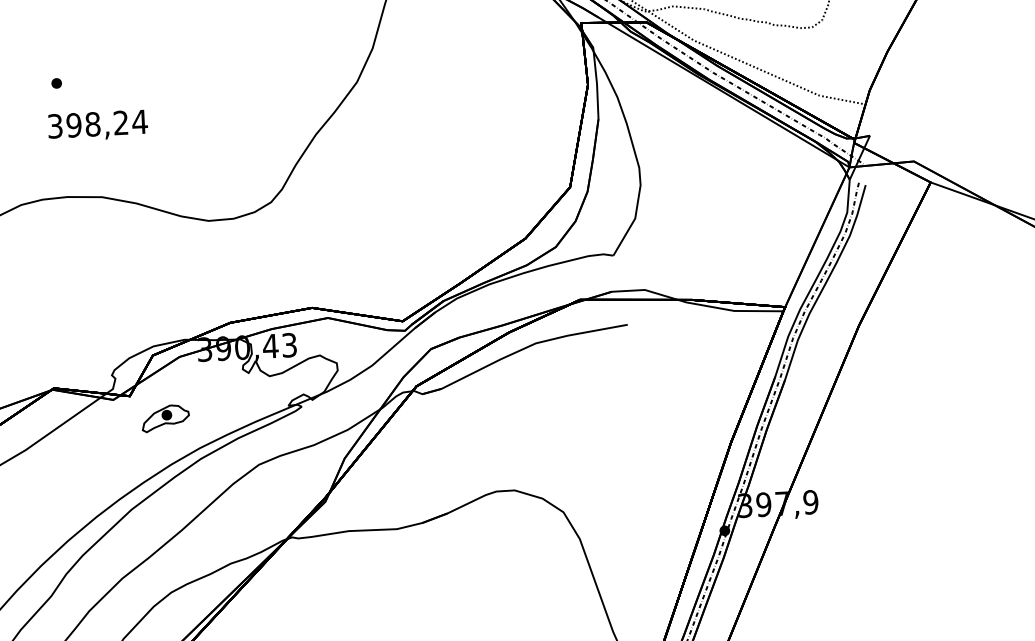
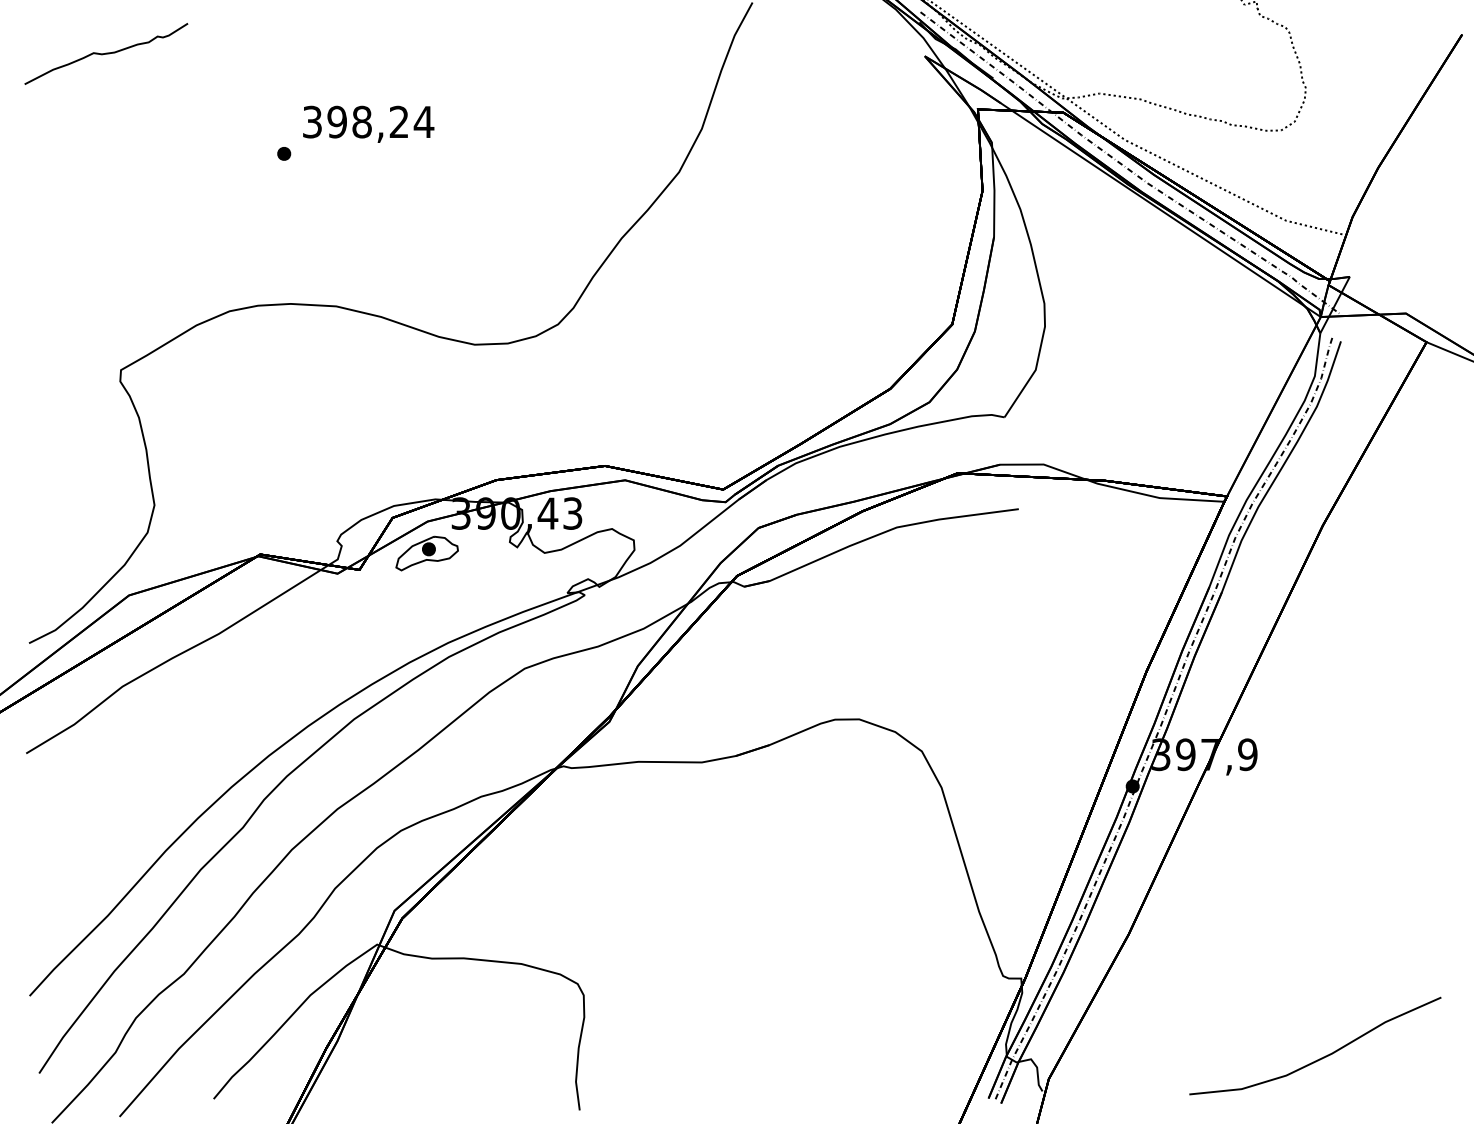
text: (97, 125) -> (368, 123), moved
part: (165, 418) -> (426, 553), moved

